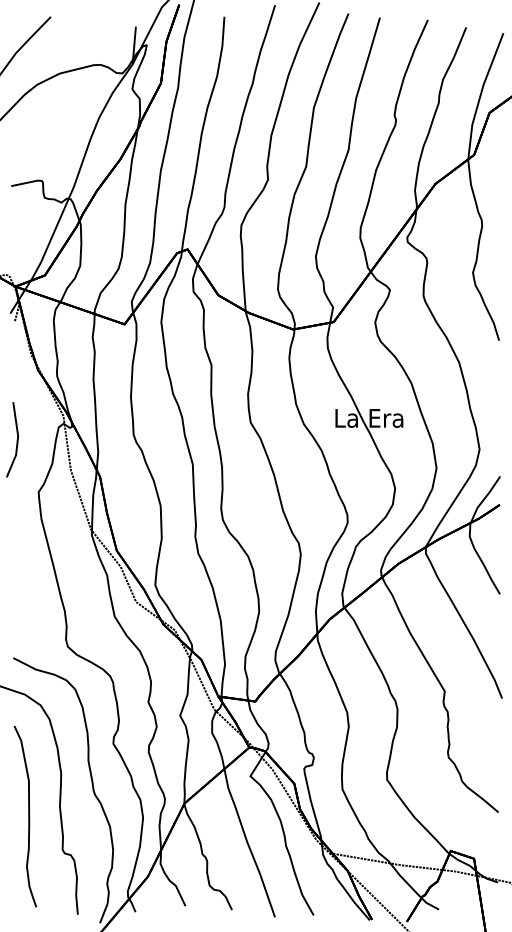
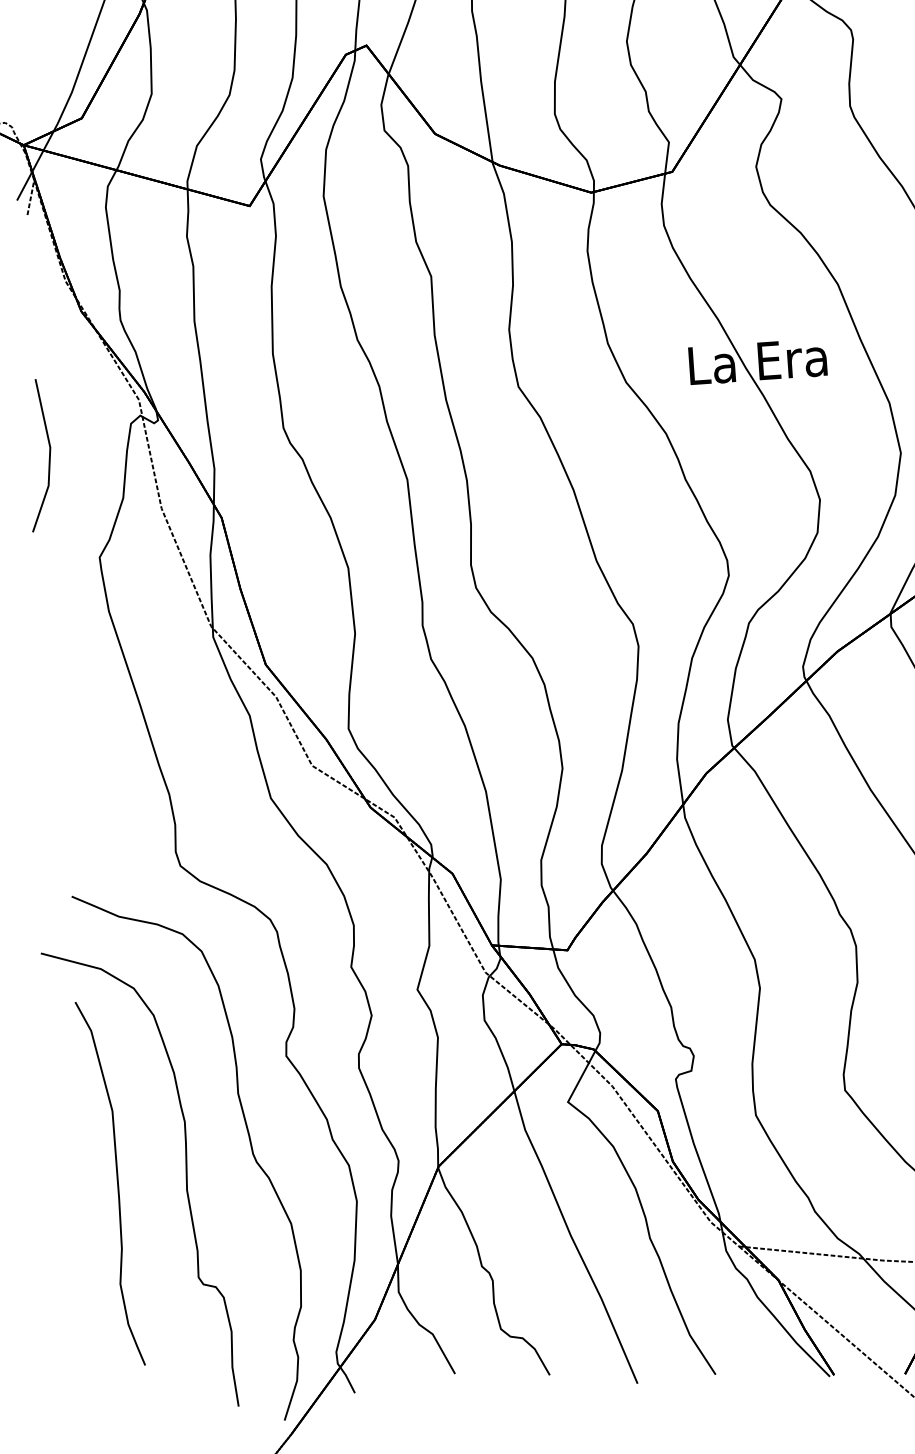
part: (24, 816) -> (108, 1183), moved

